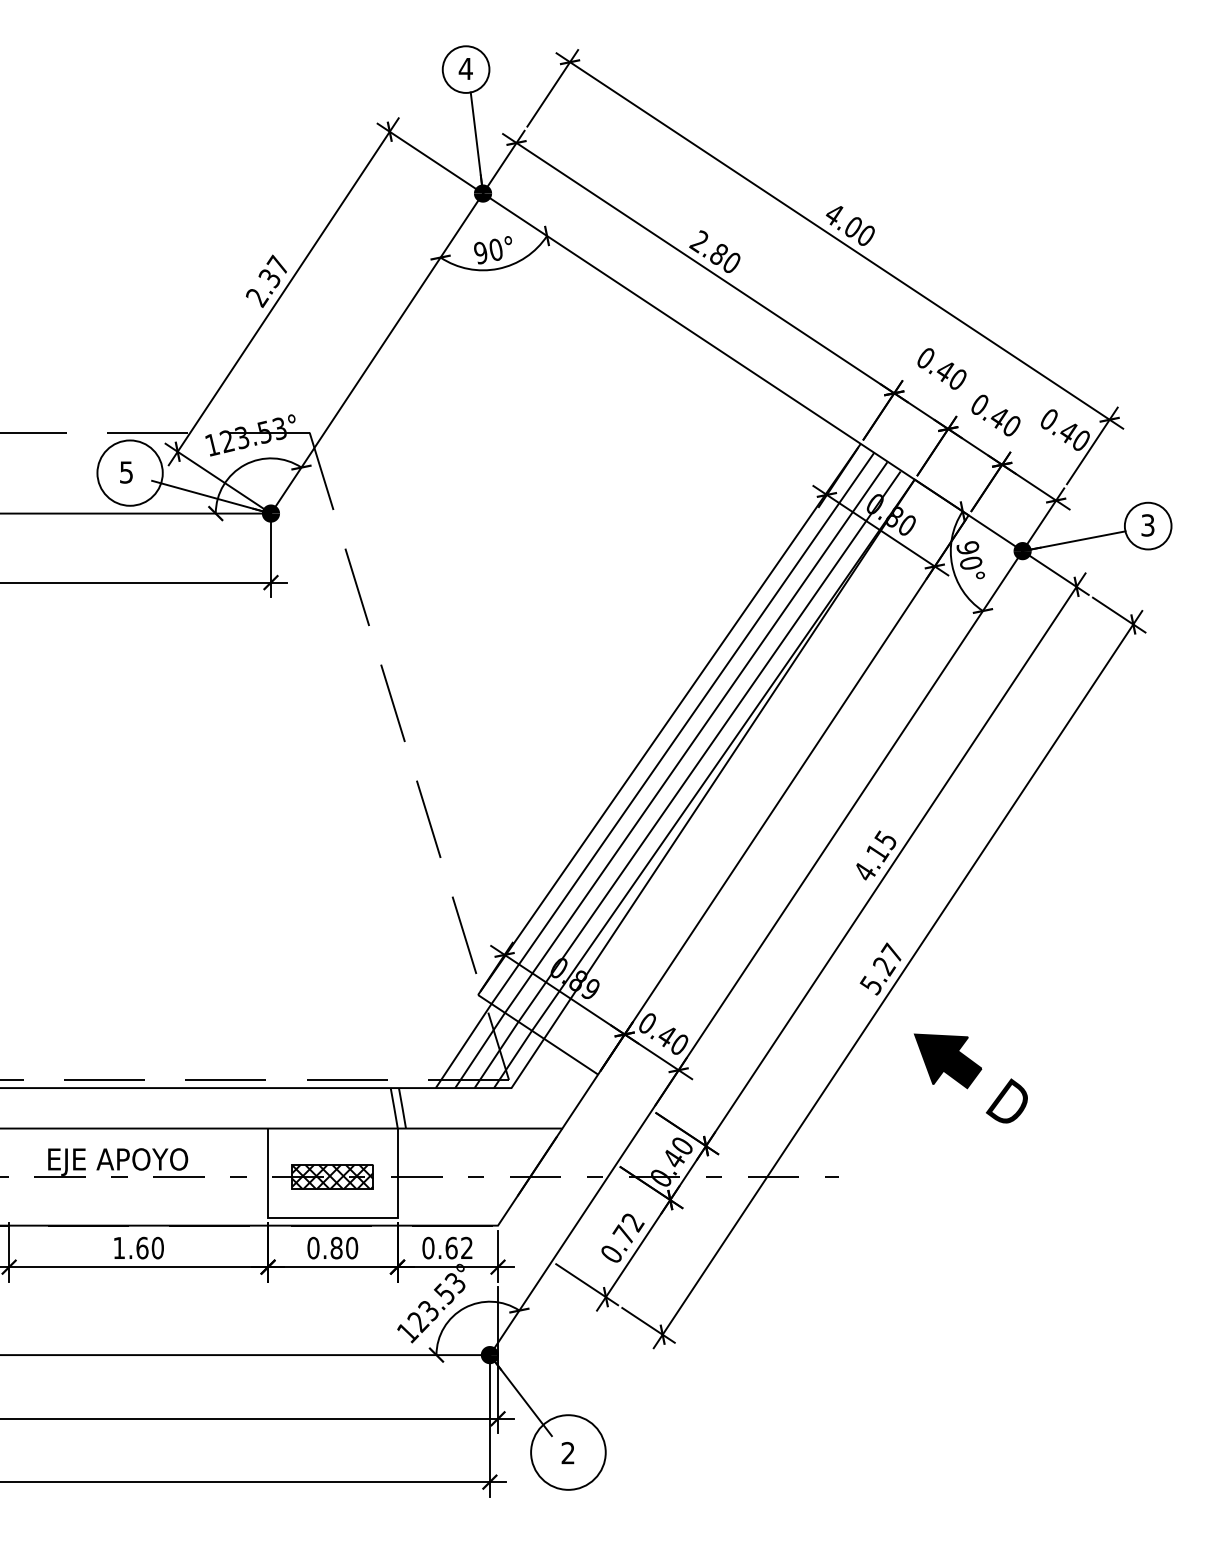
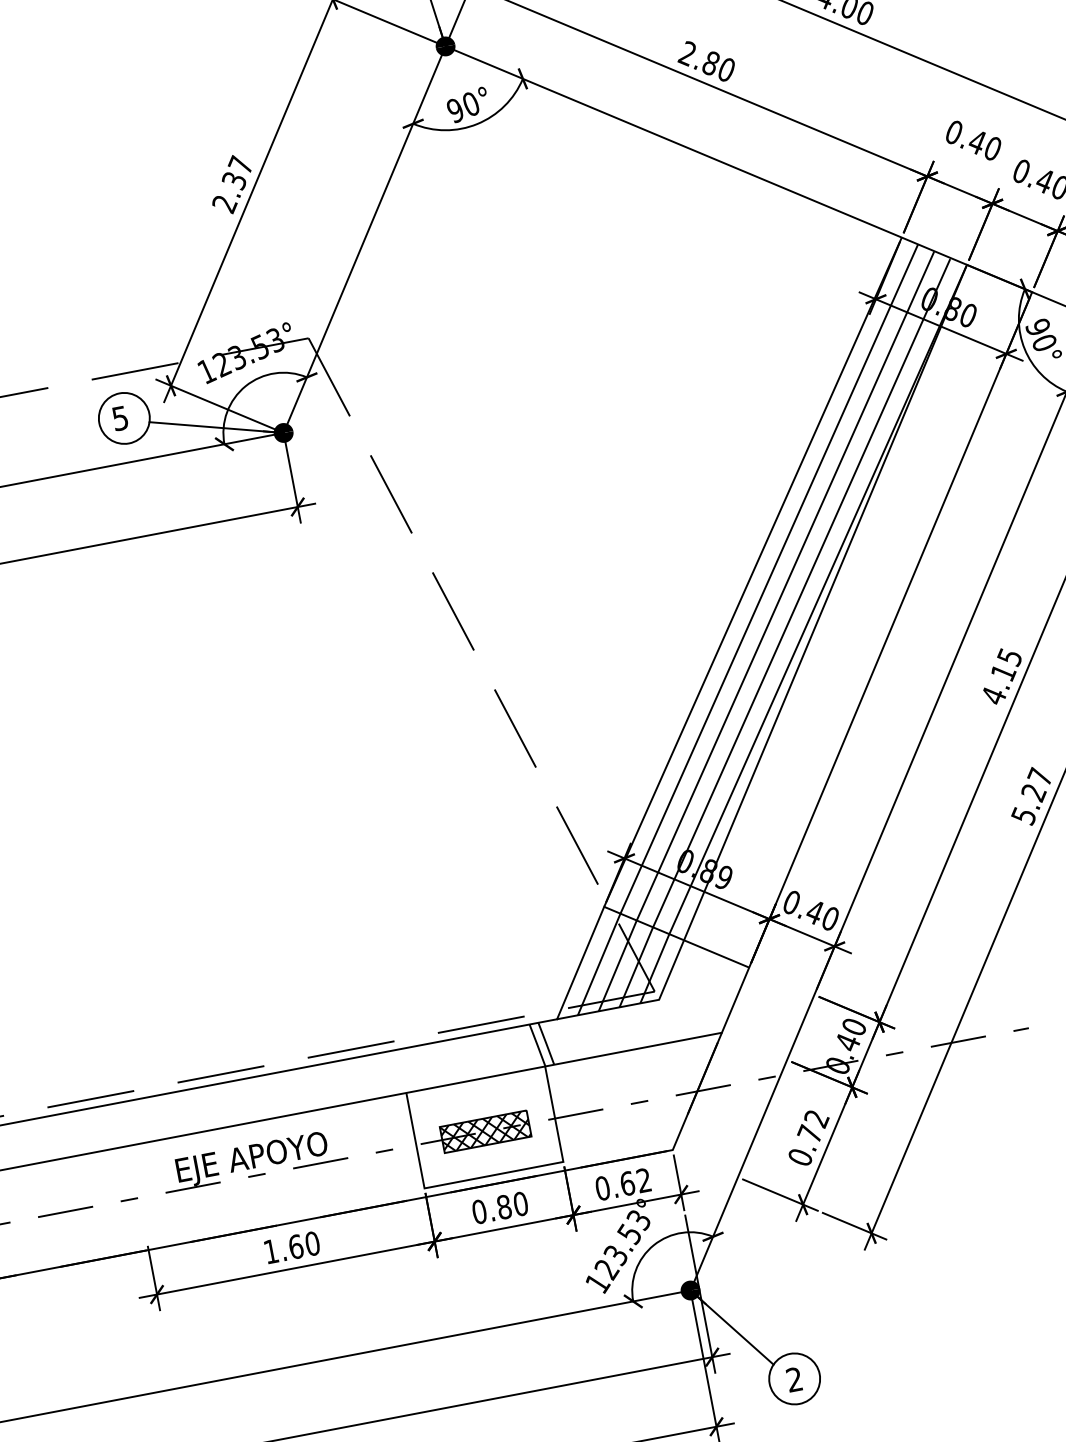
circle: (129, 472) -> (123, 417), size x0.71
line: (447, 1041) -> (580, 962), added
circle: (568, 1452) -> (794, 1378), size x0.62

